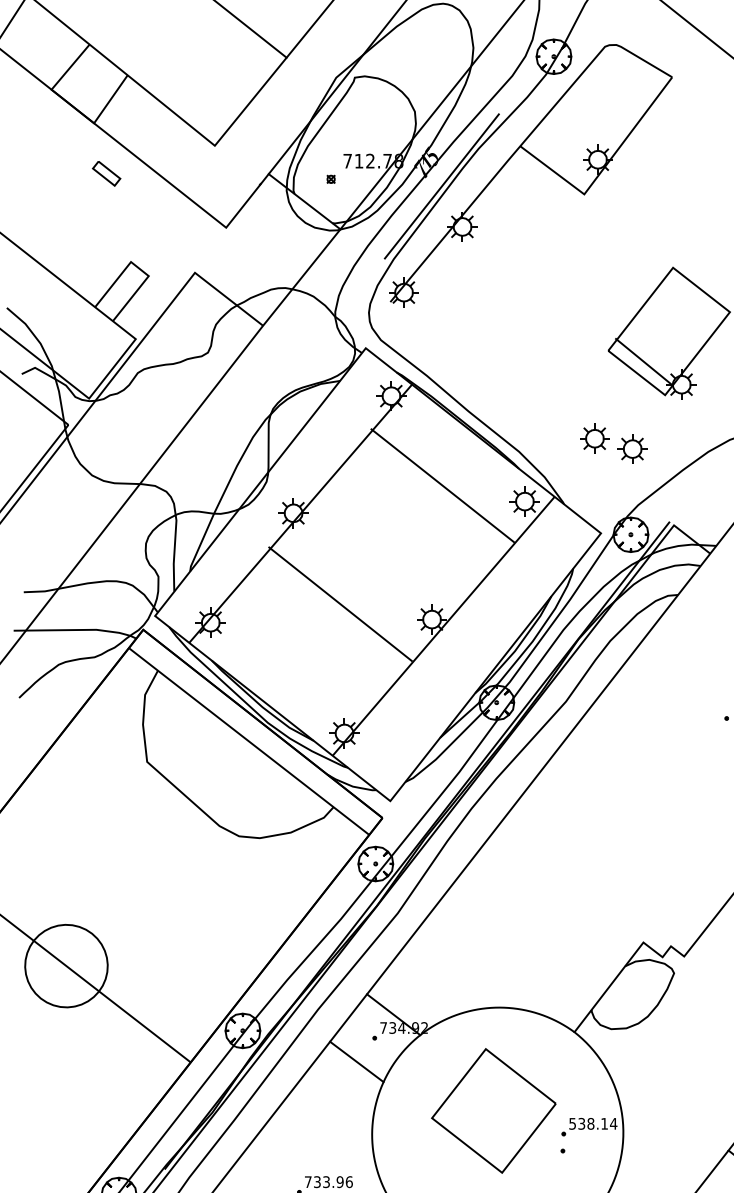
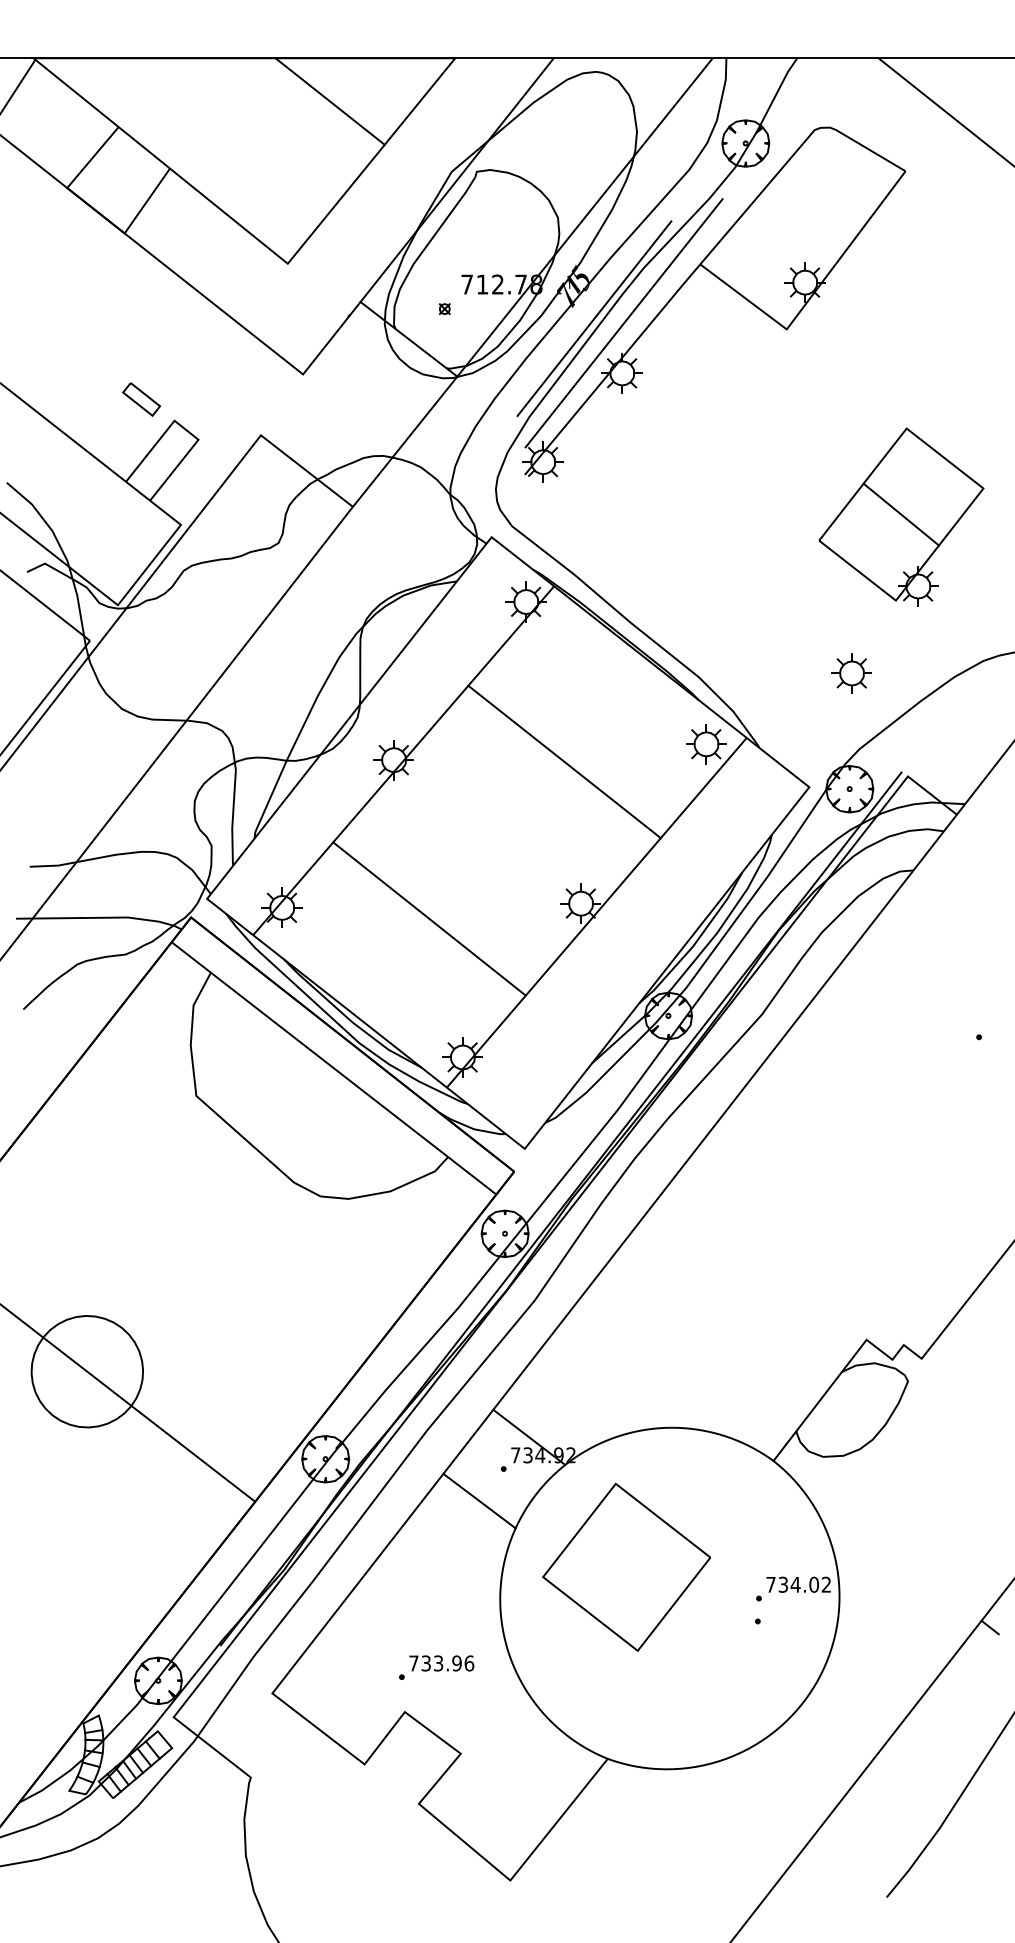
part: (106, 173) -> (141, 399), moved
line: (463, 190) -> (623, 323), added
line: (643, 361) -> (900, 514), moved
part: (594, 438) -> (800, 659), removed
line: (442, 485) -> (564, 761), moved
line: (340, 603) -> (429, 918), moved
part: (493, 1110) -> (626, 1566), moved
text: (593, 1123) -> (798, 1584), 538.14 -> 734.02

